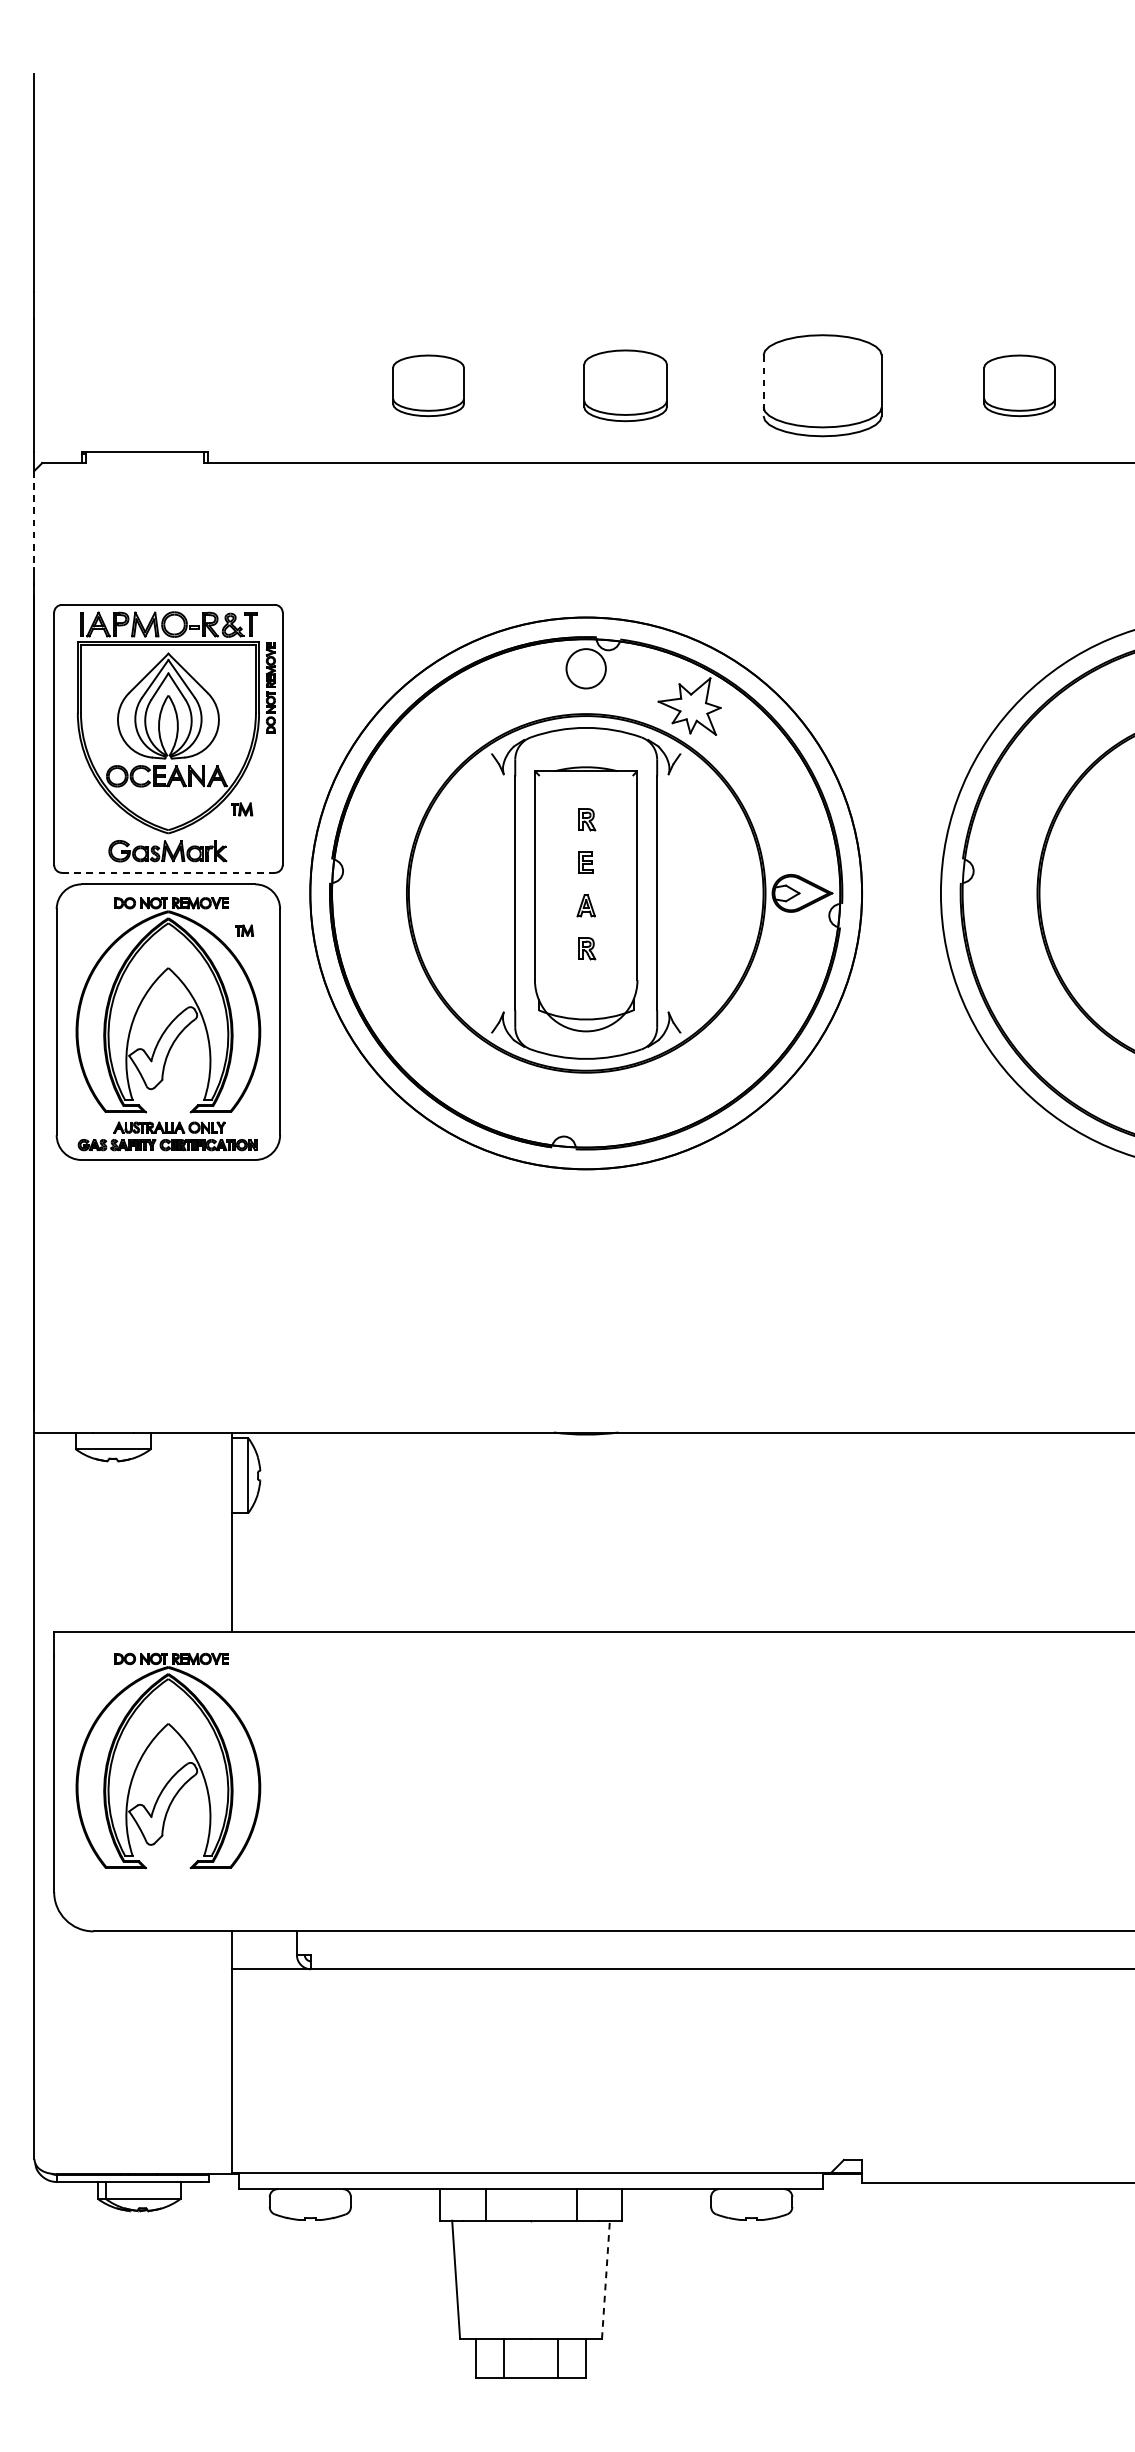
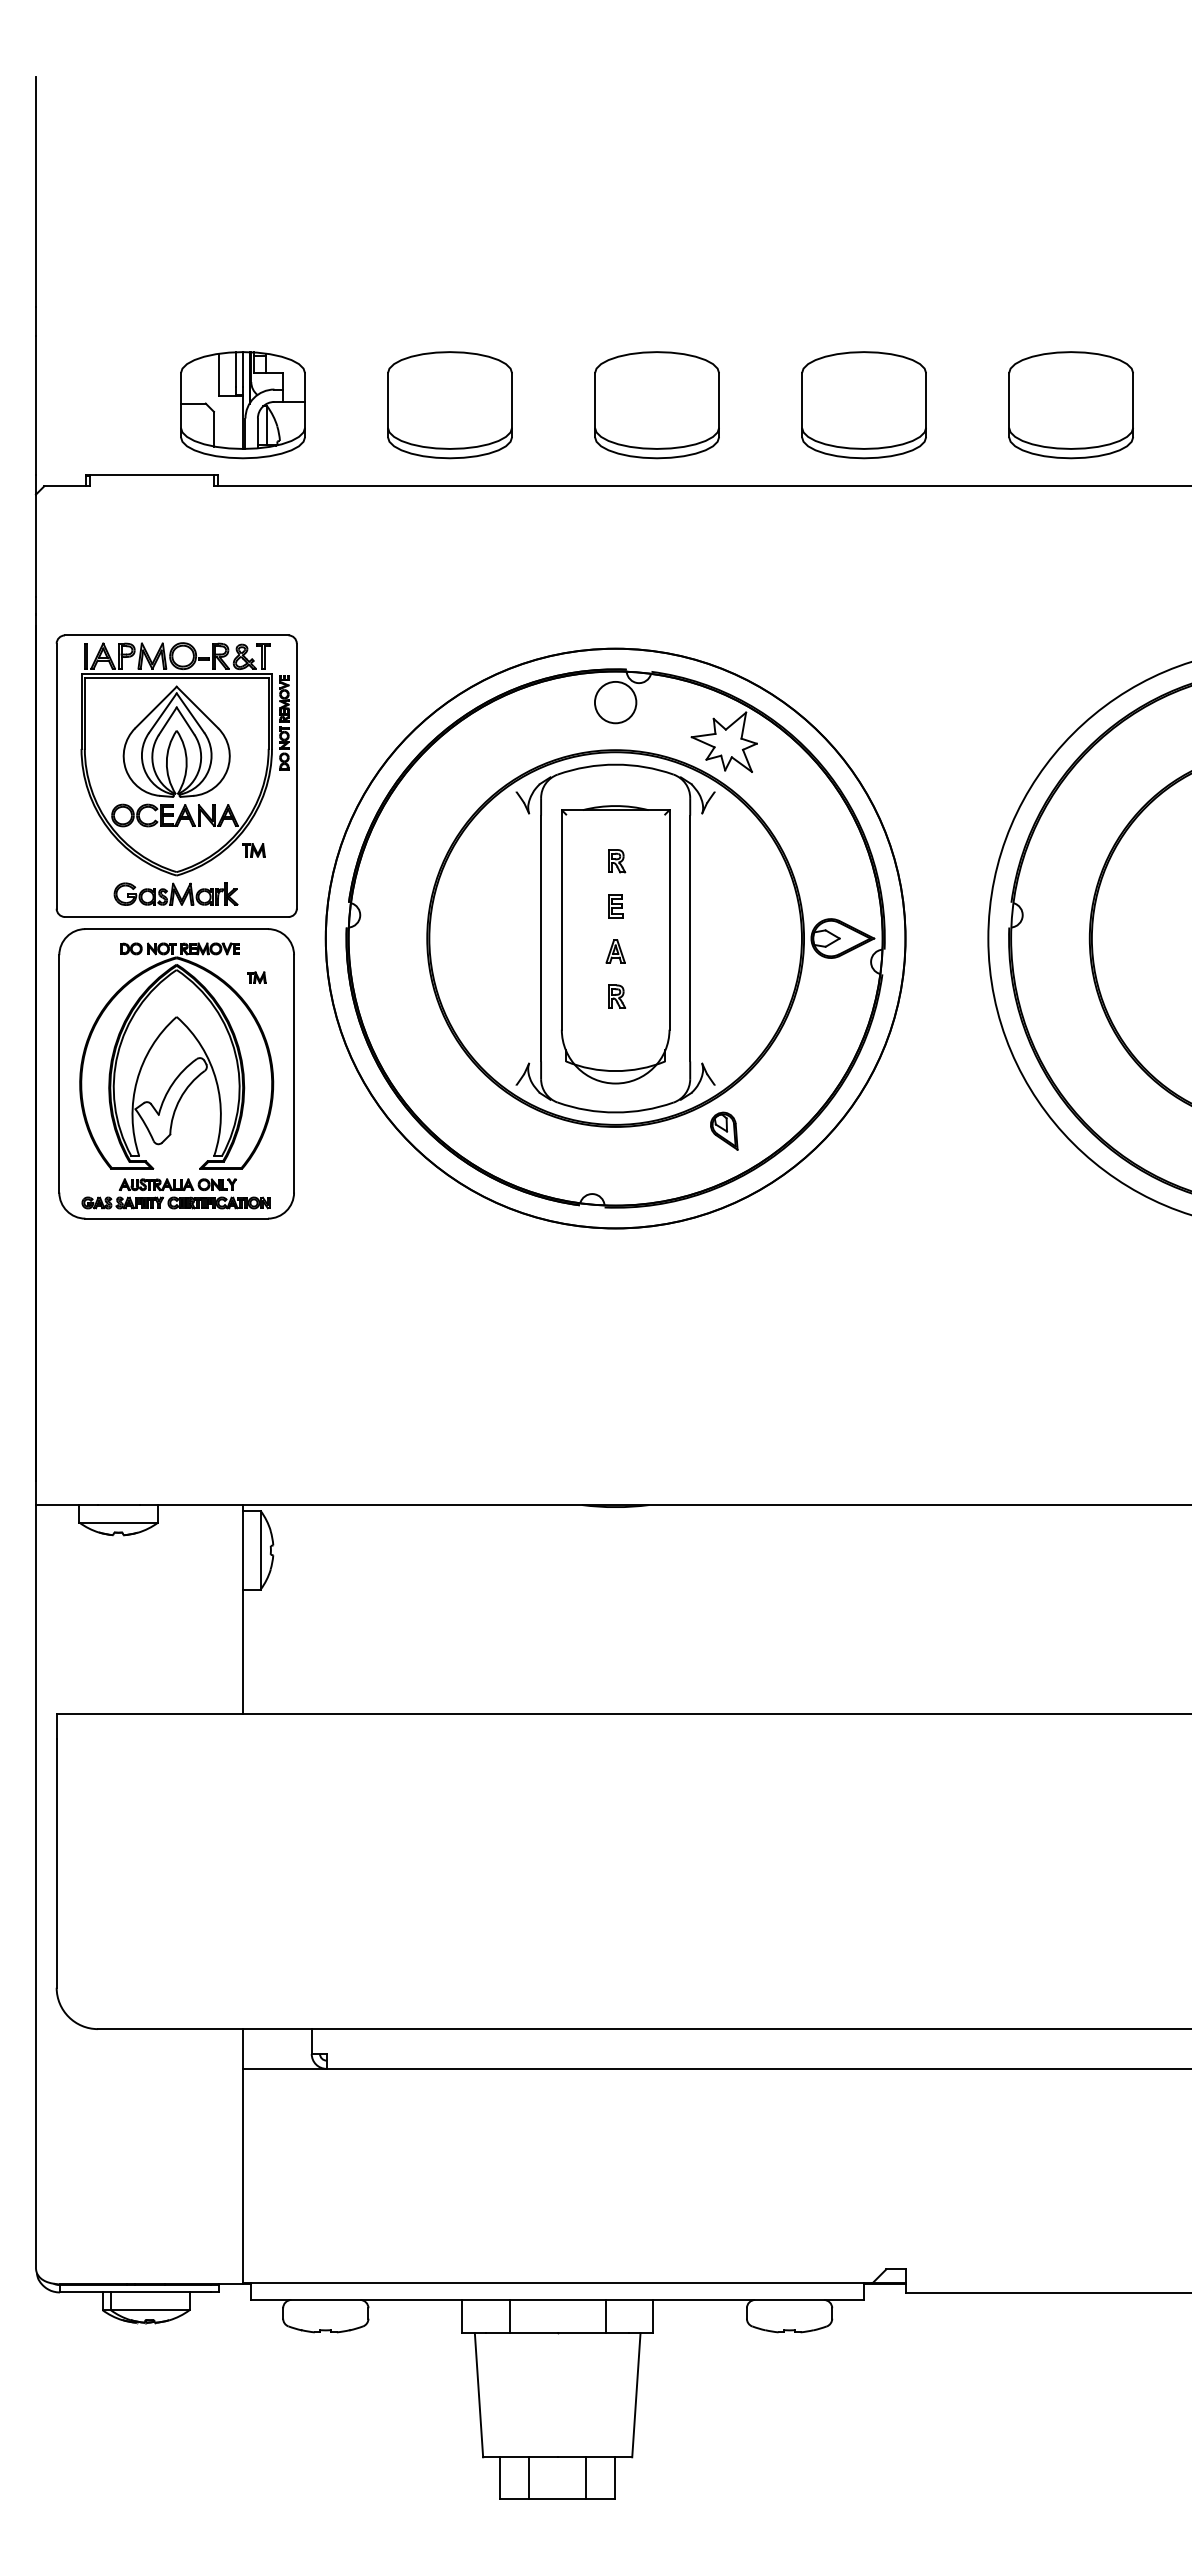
part: (231, 386) -> (242, 405), added
part: (428, 386) -> (449, 405), size x1.67
part: (625, 386) -> (656, 405), size x1.43
line: (763, 386) -> (801, 405), dashed -> solid
part: (1019, 386) -> (1070, 405), size x1.67
line: (34, 520) -> (35, 546), dashed -> solid
line: (168, 873) -> (176, 917), dashed -> solid
part: (689, 1076) -> (724, 1130), added
part: (178, 1769) -> (187, 1859), removed
line: (606, 2279) -> (636, 2394), dashed -> solid

